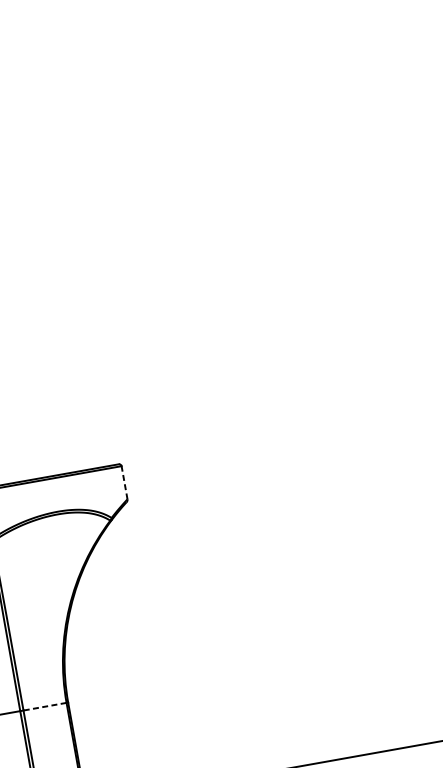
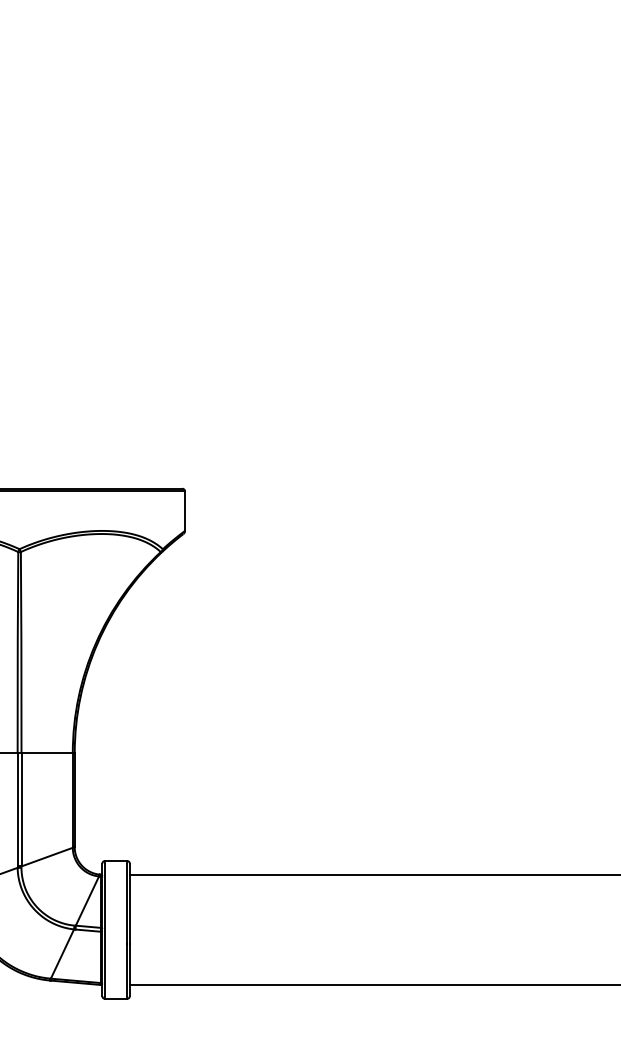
line: (124, 482) -> (185, 511), dashed -> solid
line: (45, 706) -> (47, 753), dashed -> solid

